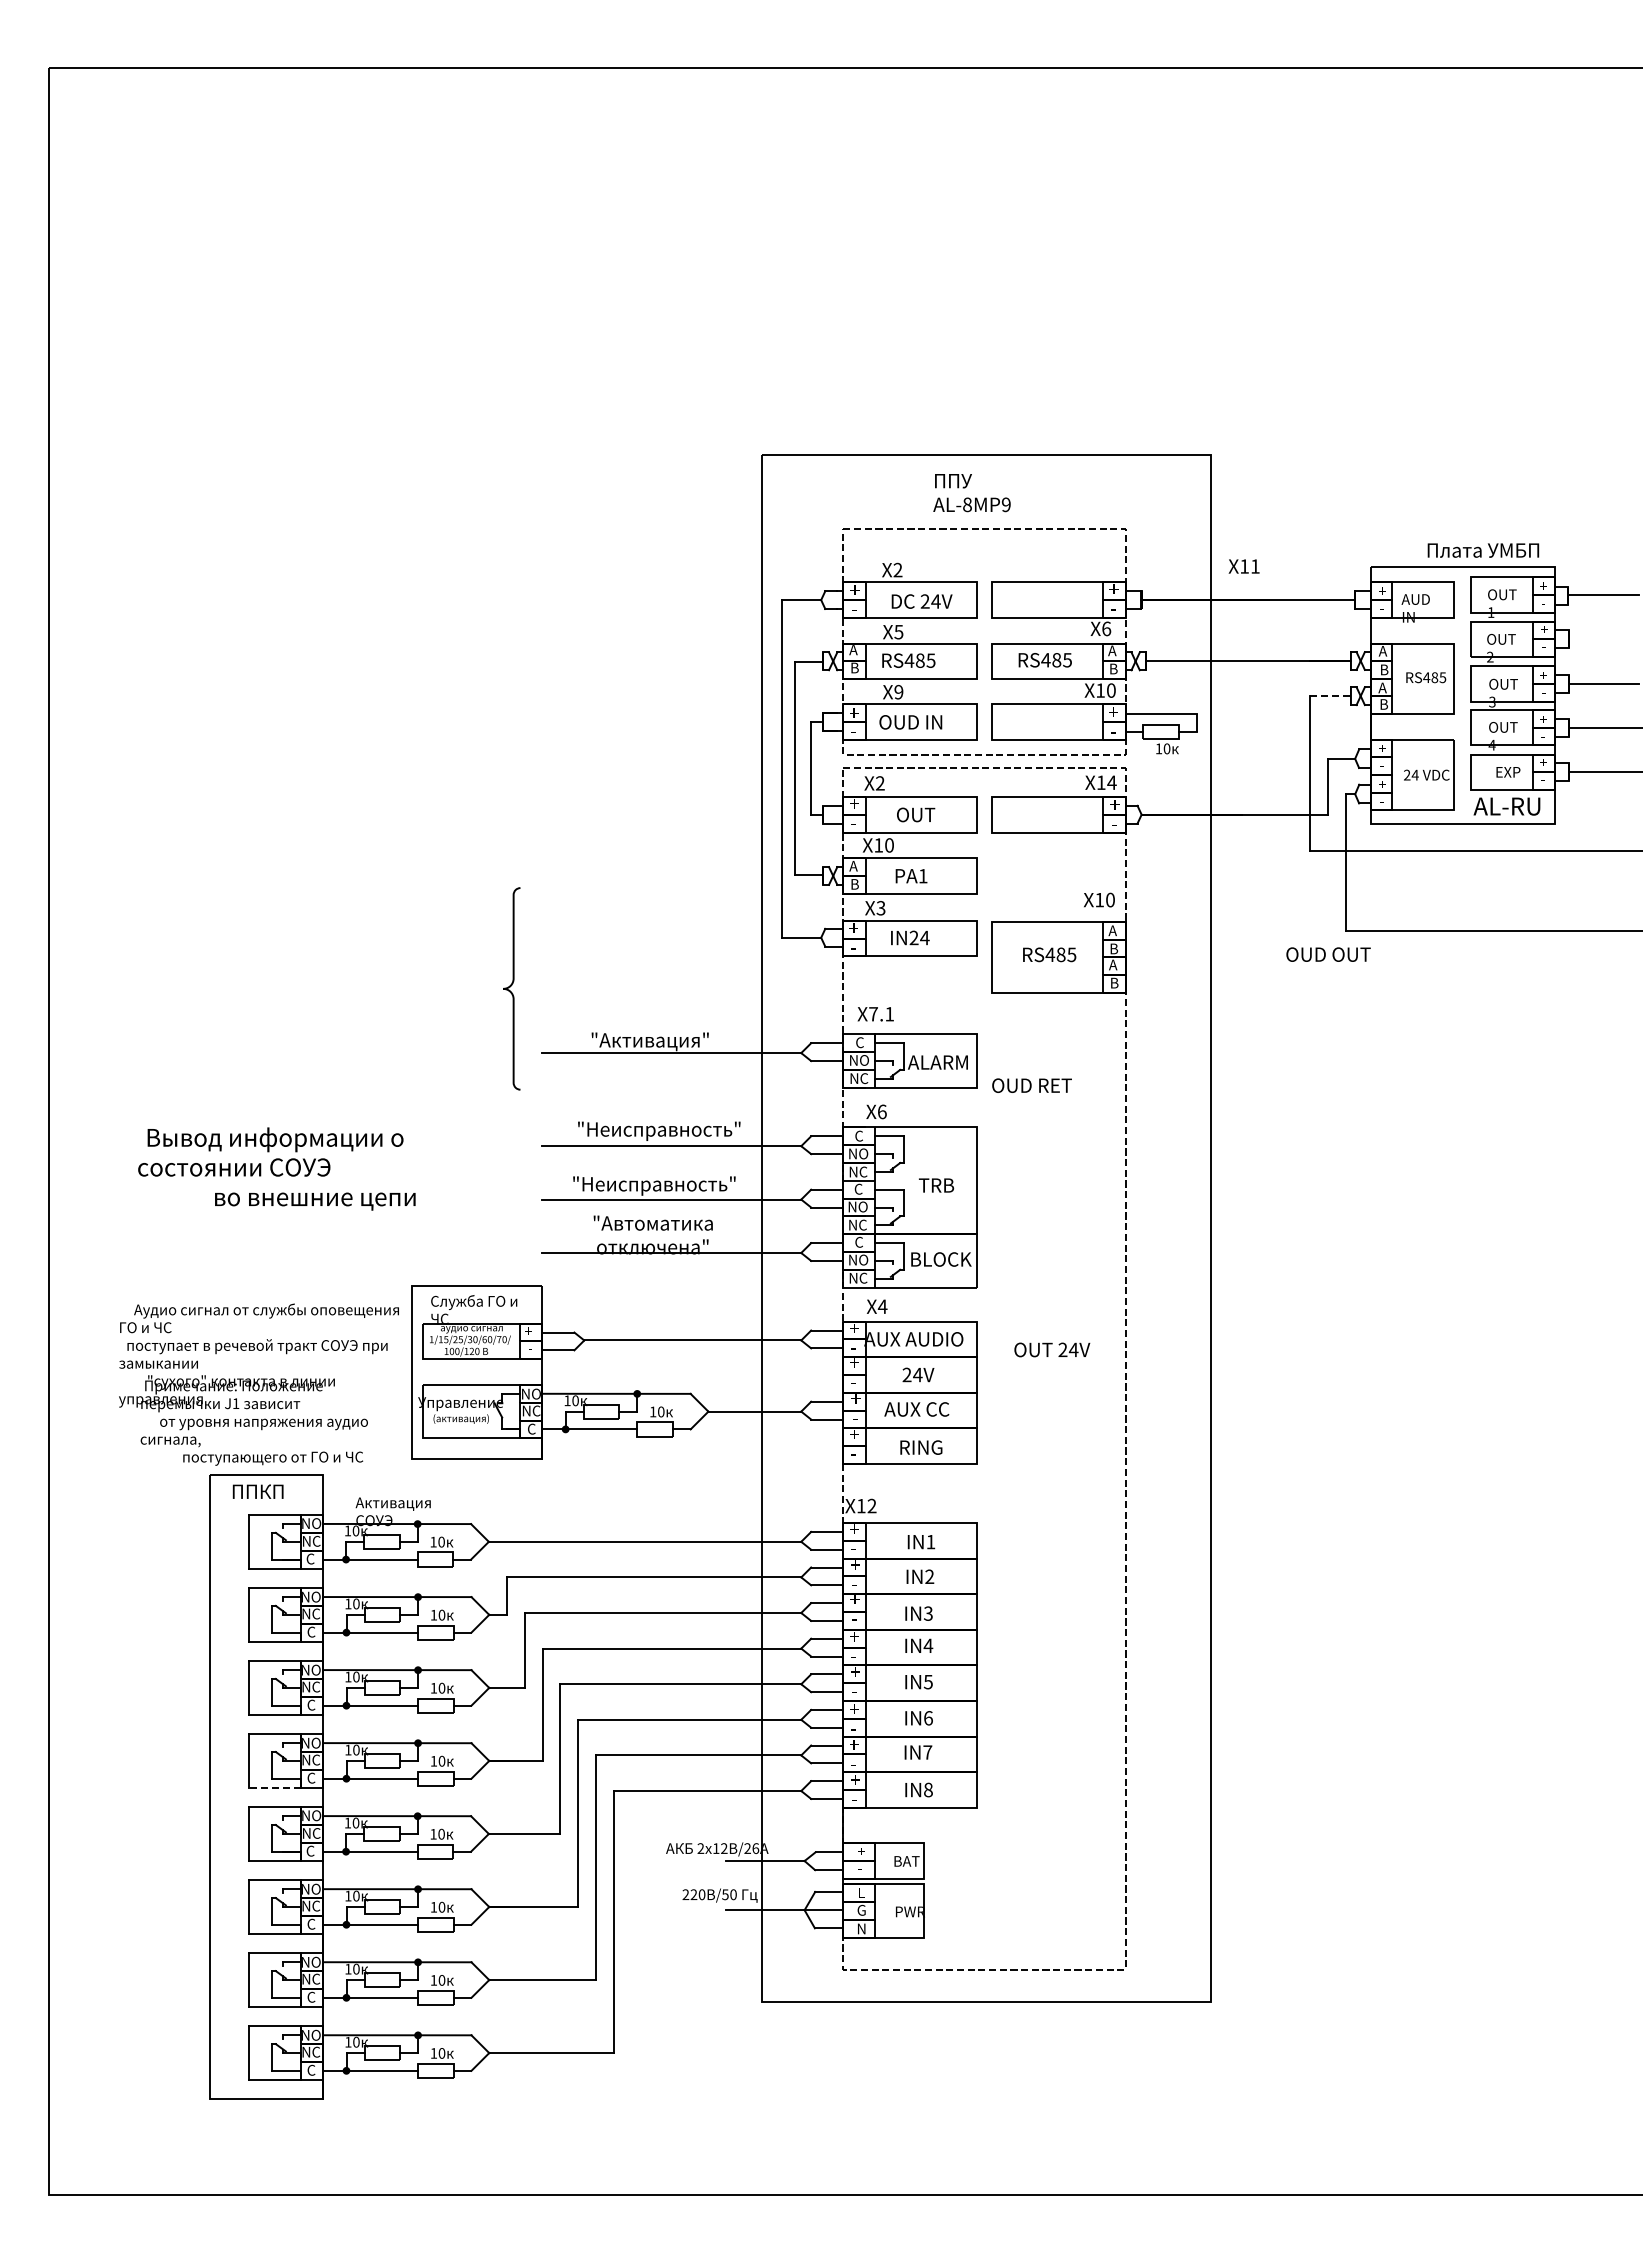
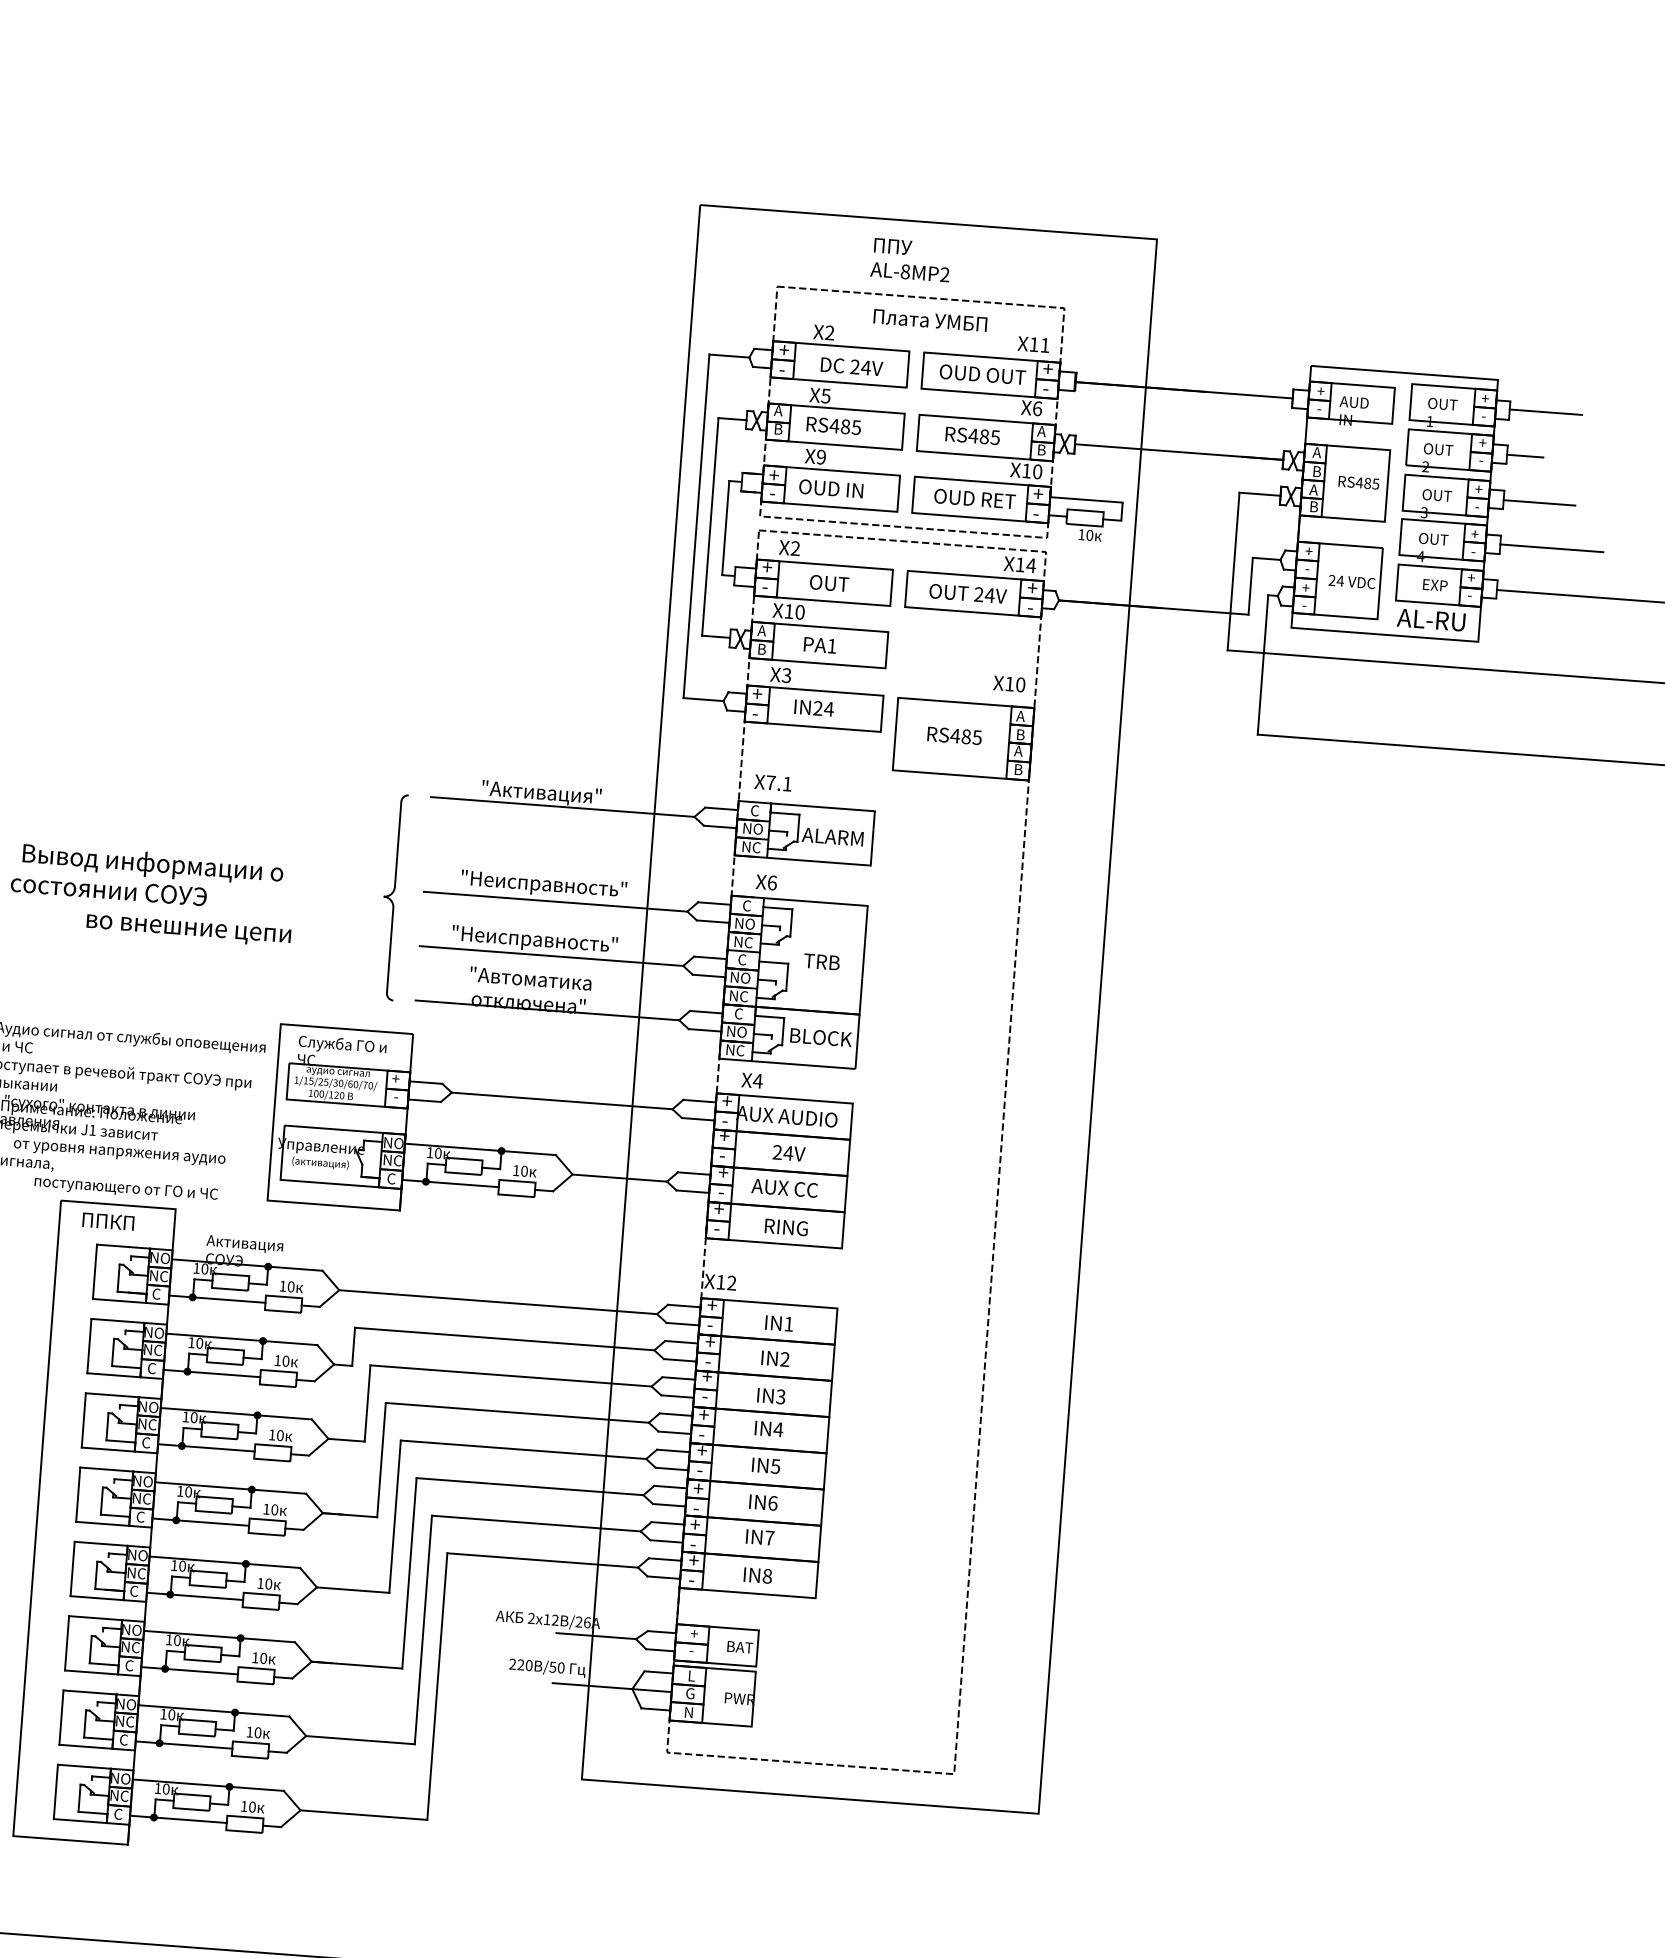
text: (1005, 504) -> (944, 274), AL-8MP9 -> AL-8MP2
text: (1483, 550) -> (930, 320), moved
text: (1243, 566) -> (1033, 344), moved
line: (1586, 639) -> (1524, 456), added
line: (1330, 696) -> (1260, 494), dashed -> solid
text: (1328, 954) -> (982, 374), moved
curve: (510, 987) -> (391, 895), moved
text: (1031, 1085) -> (974, 498), moved
text: (1052, 1349) -> (968, 593), moved
line: (274, 1787) -> (102, 1523), dashed -> solid

